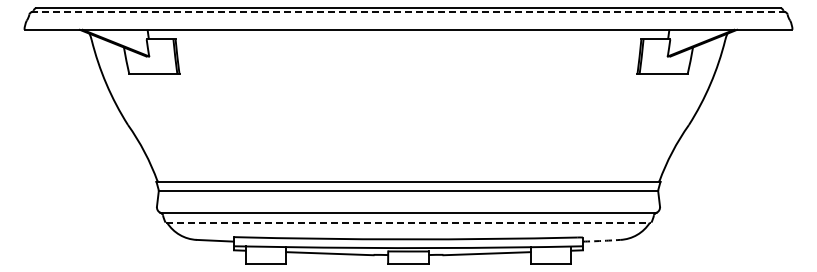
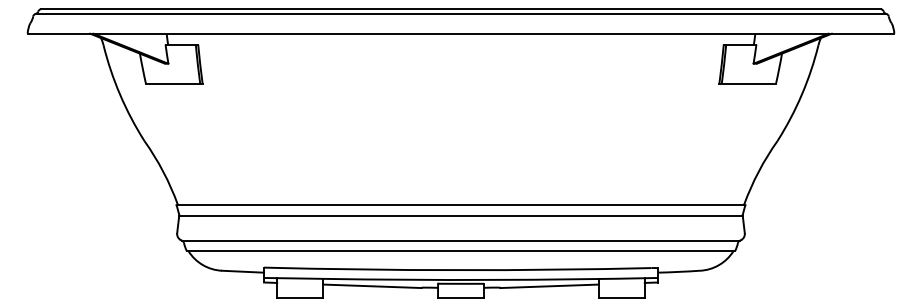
line: (408, 12) -> (461, 14), dashed -> solid
line: (408, 222) -> (461, 251), dashed -> solid
arc: (601, 240) -> (678, 271), dashed -> solid

